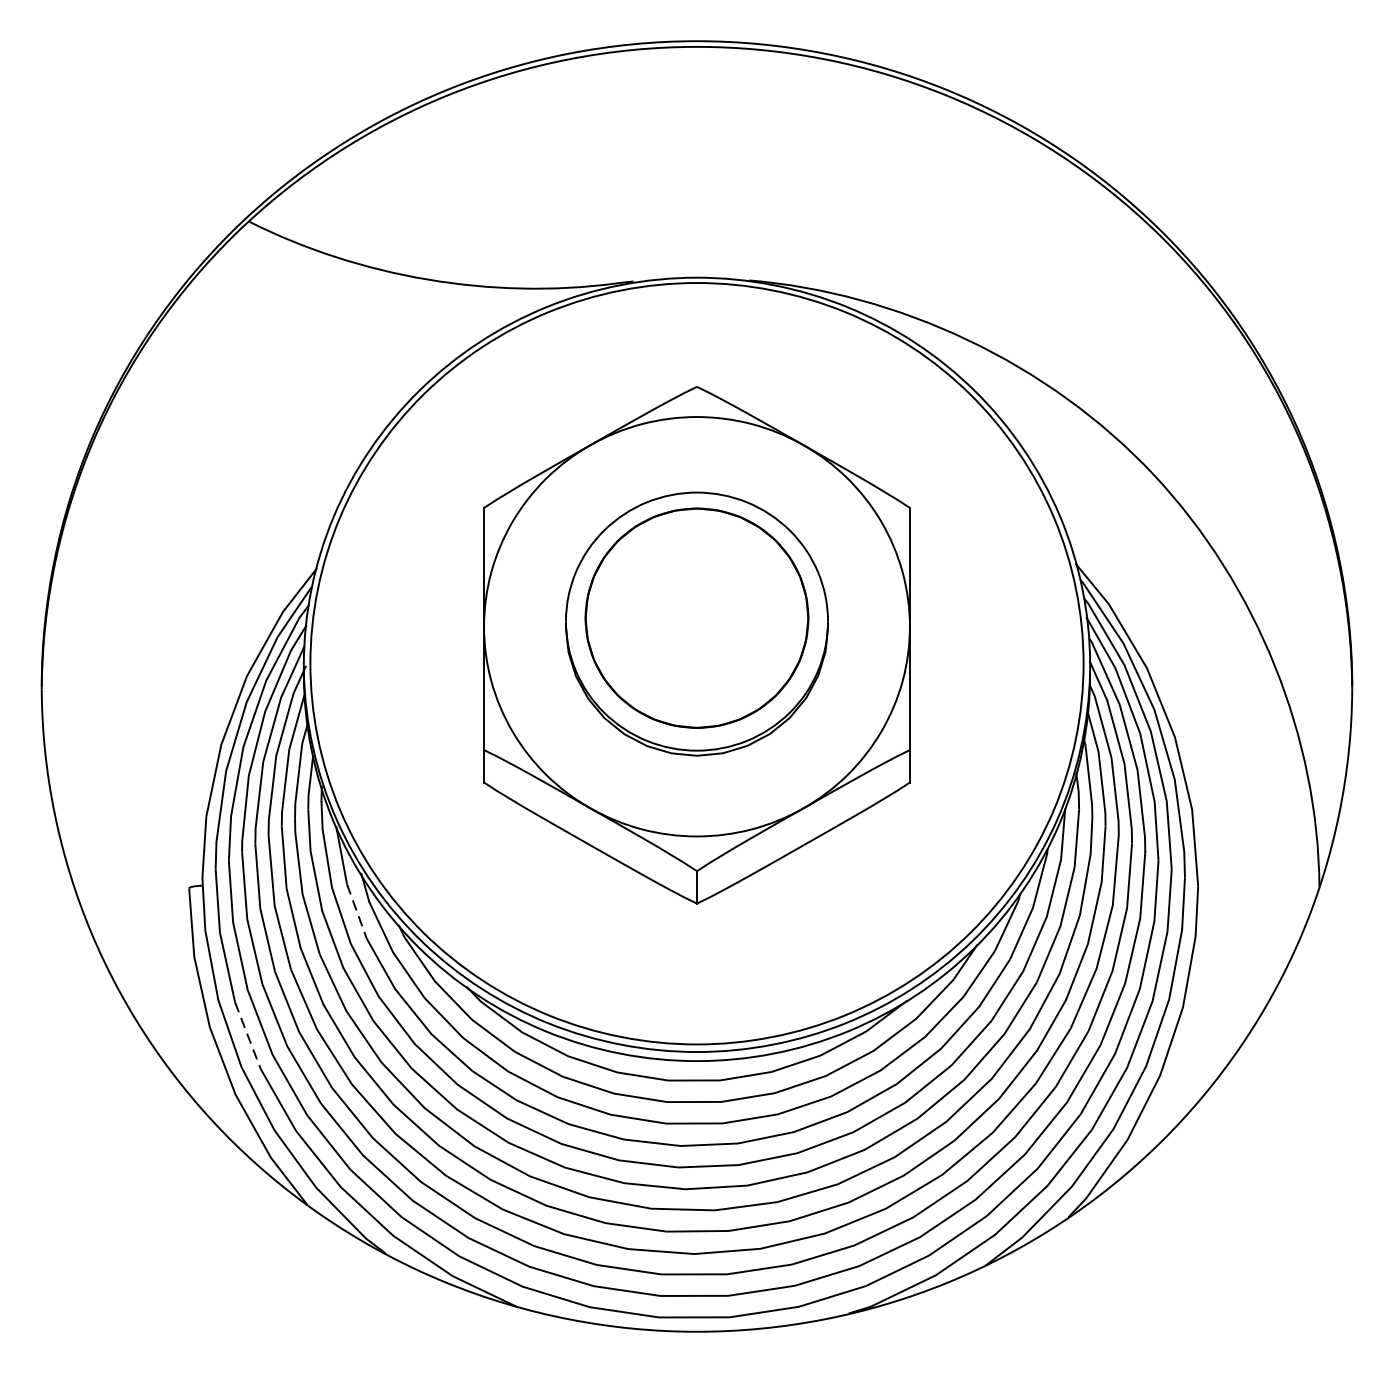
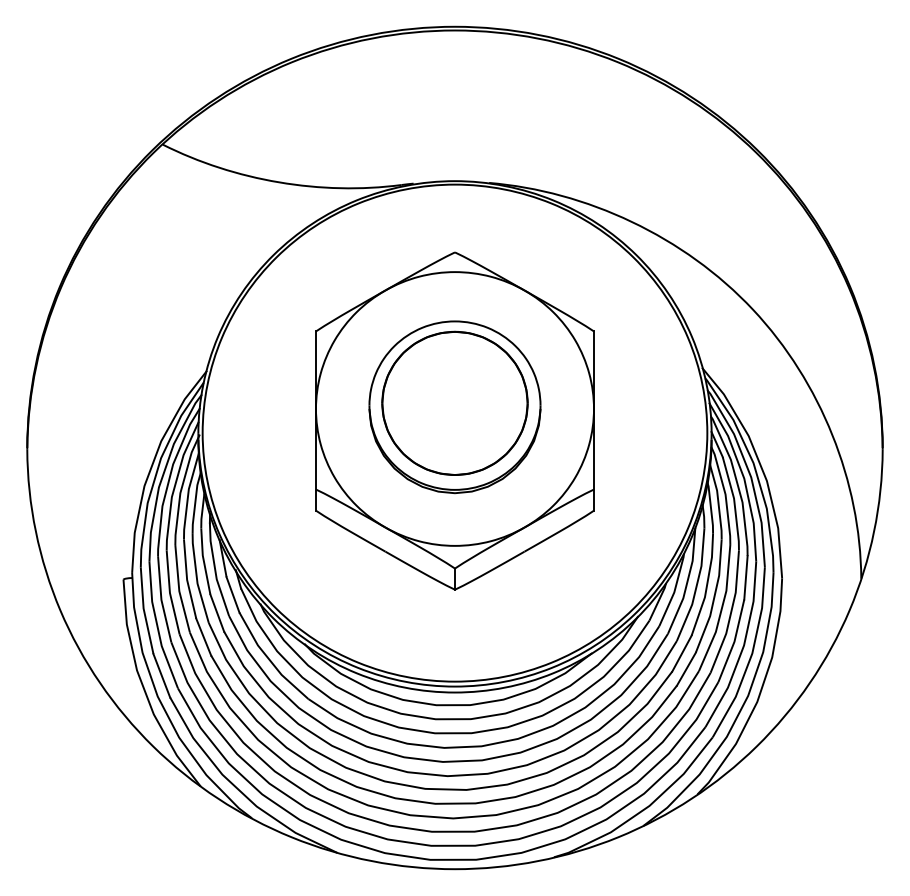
line: (357, 910) -> (233, 594), dashed -> solid
line: (248, 1036) -> (162, 676), dashed -> solid

